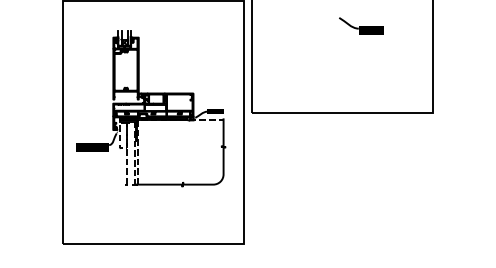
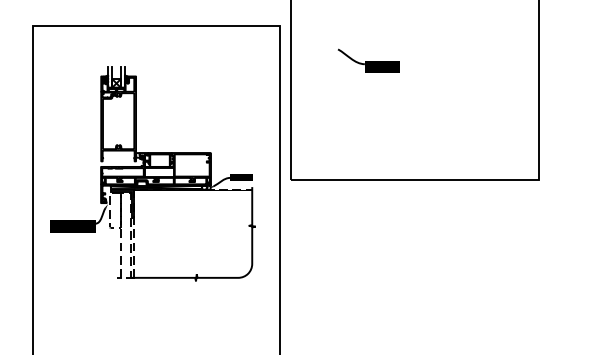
part: (361, 25) -> (368, 59), moved

